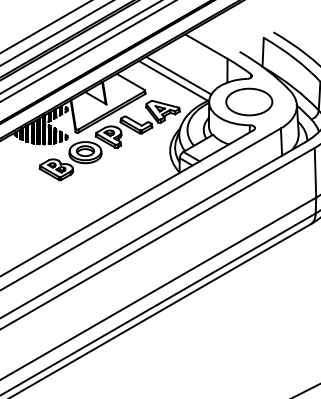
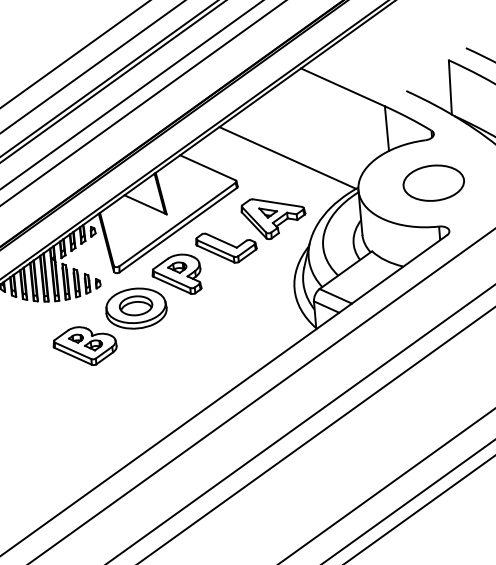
line: (178, 75) -> (296, 146), removed
part: (249, 101) -> (433, 182), size x0.7

